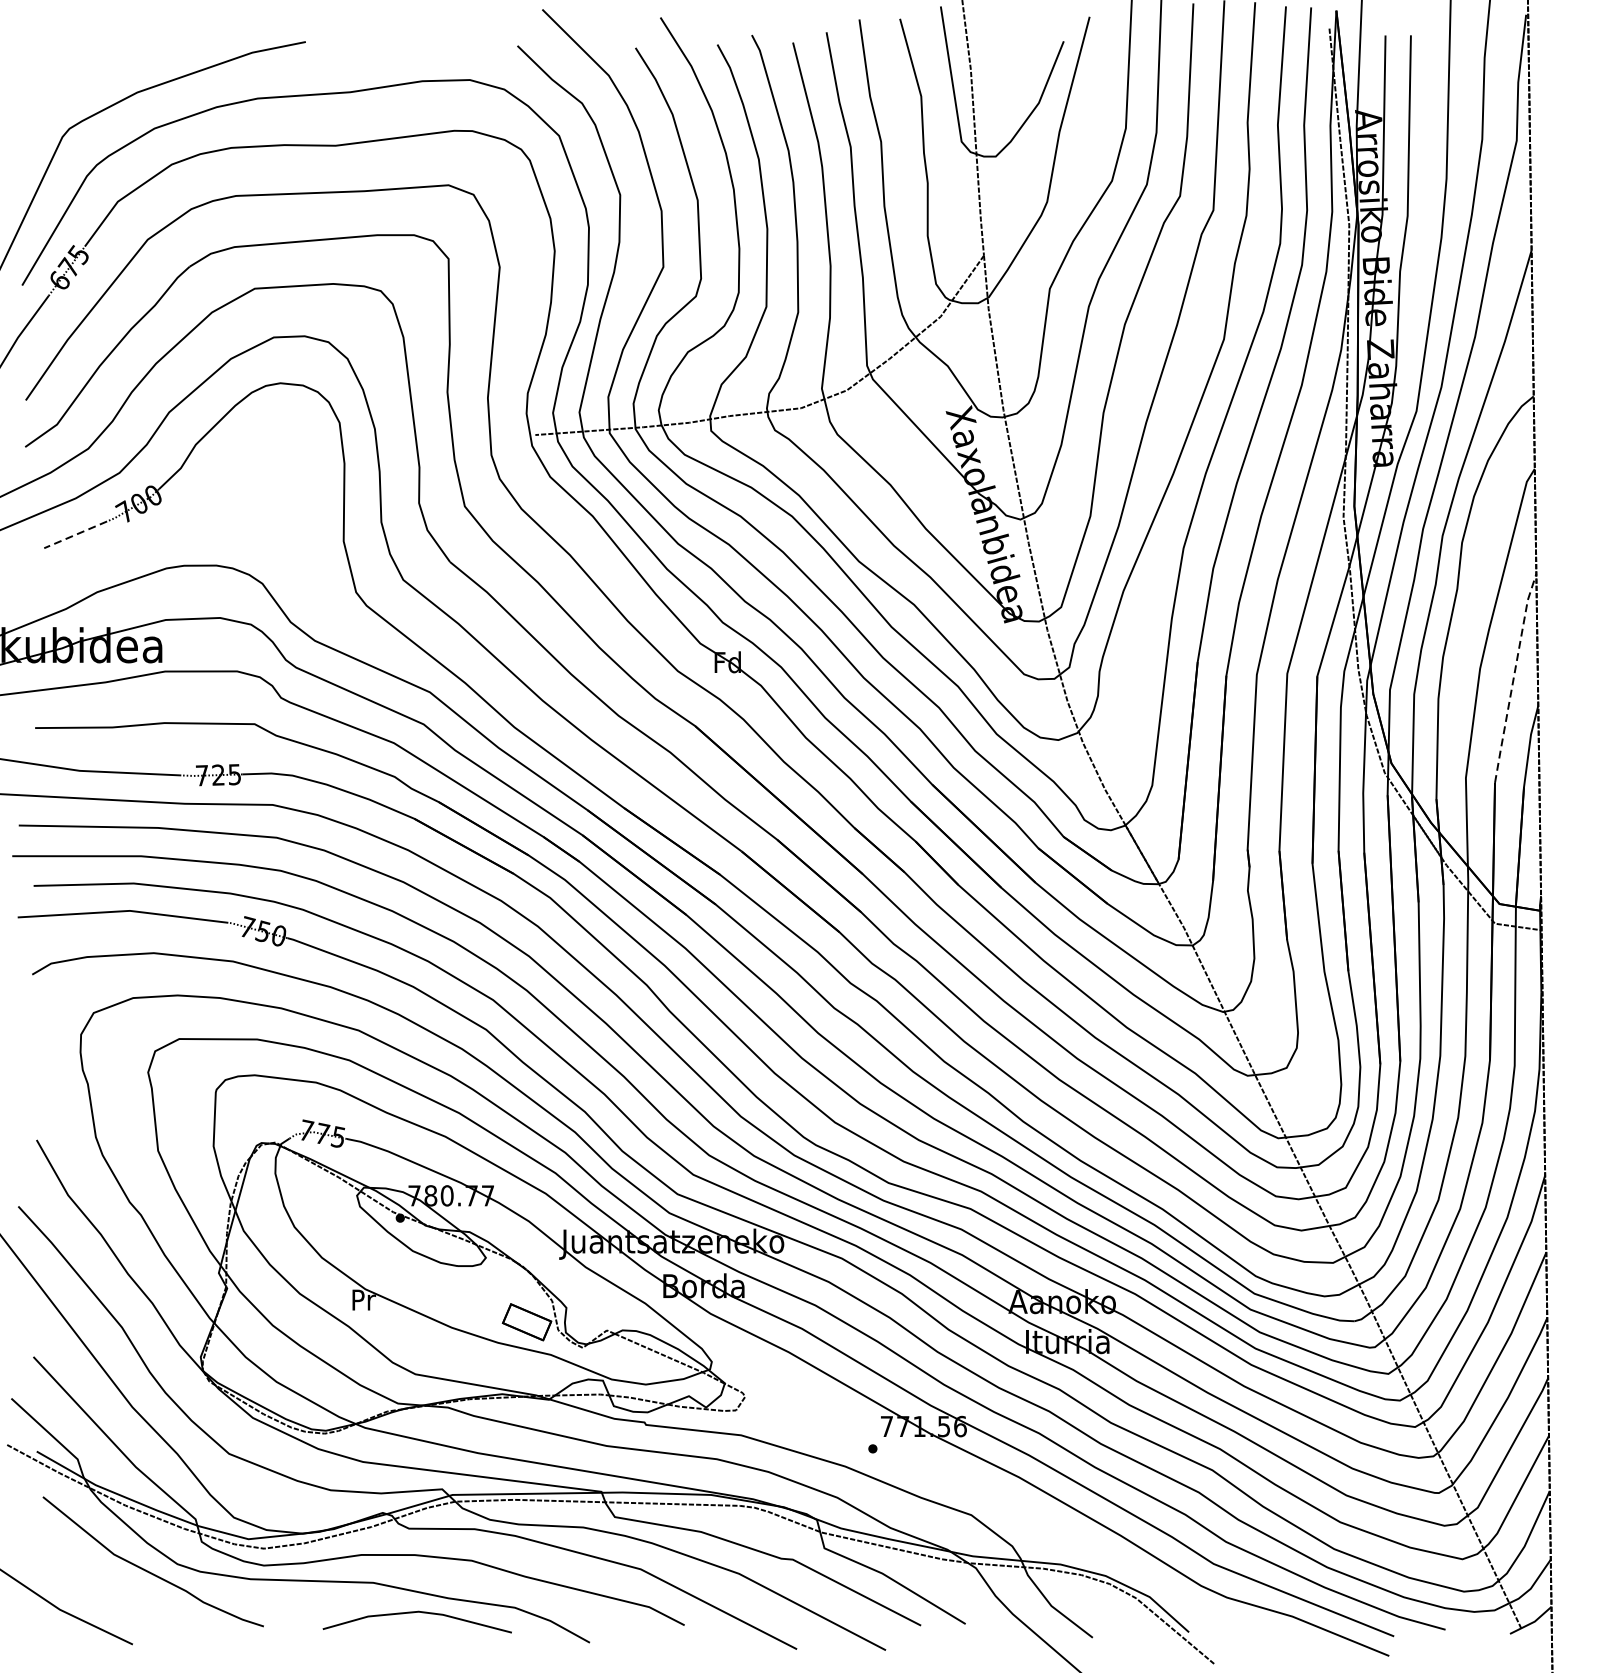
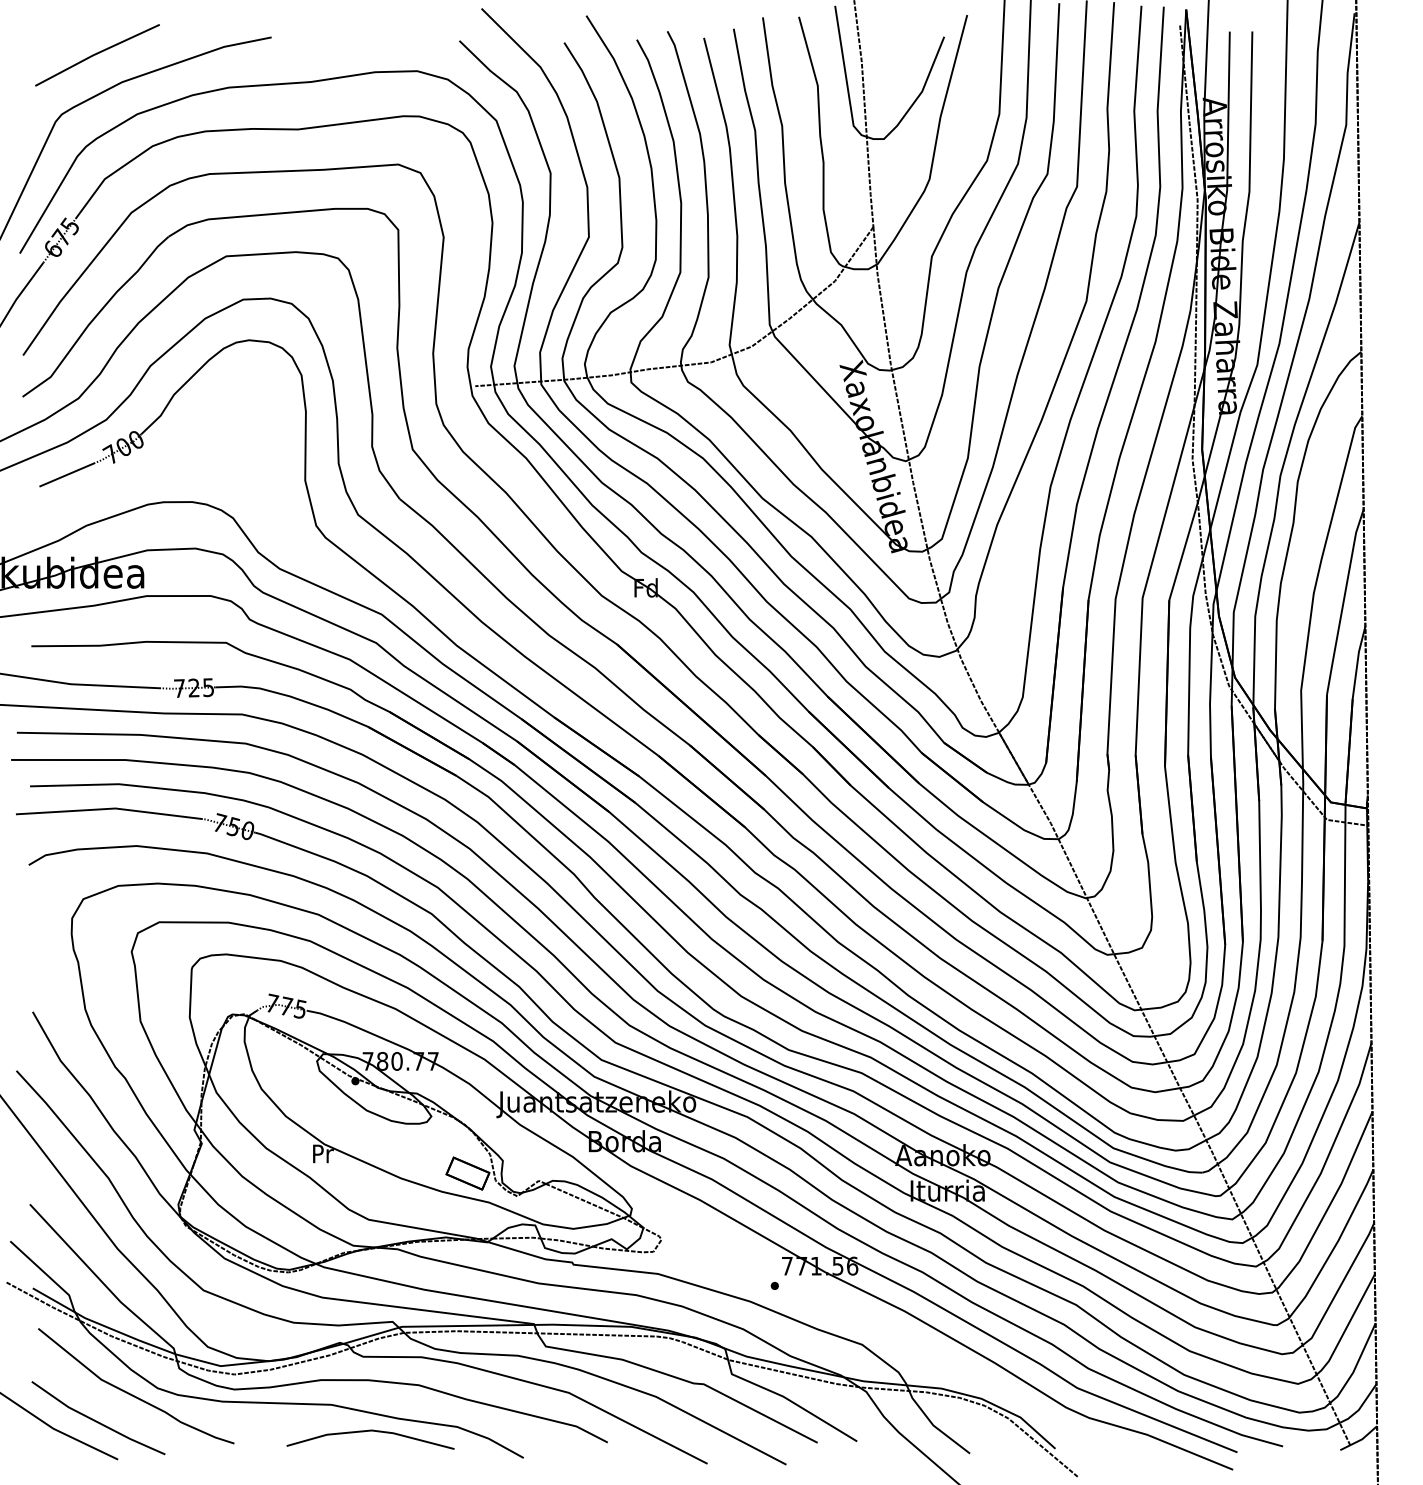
line: (109, 61) -> (97, 54), added
line: (74, 535) -> (66, 475), dashed -> solid
line: (1513, 677) -> (1343, 601), dashed -> solid
line: (108, 1600) -> (96, 1420), added

